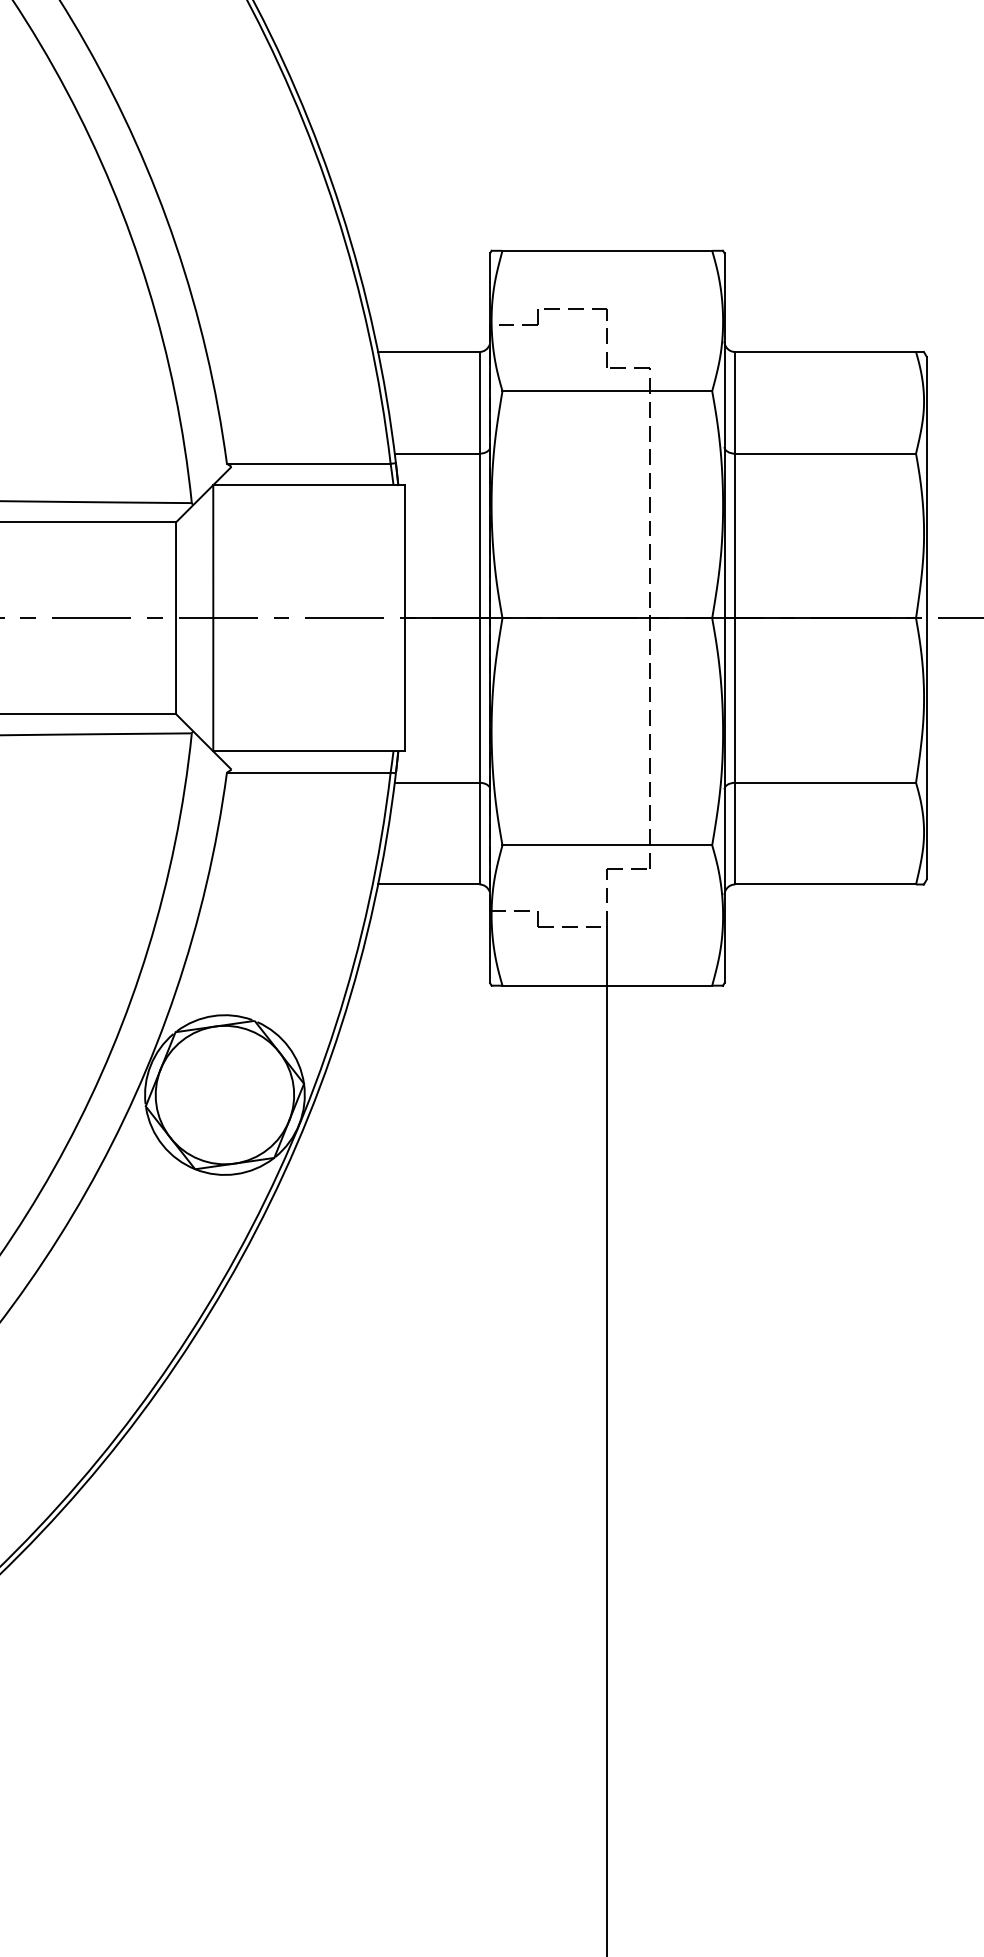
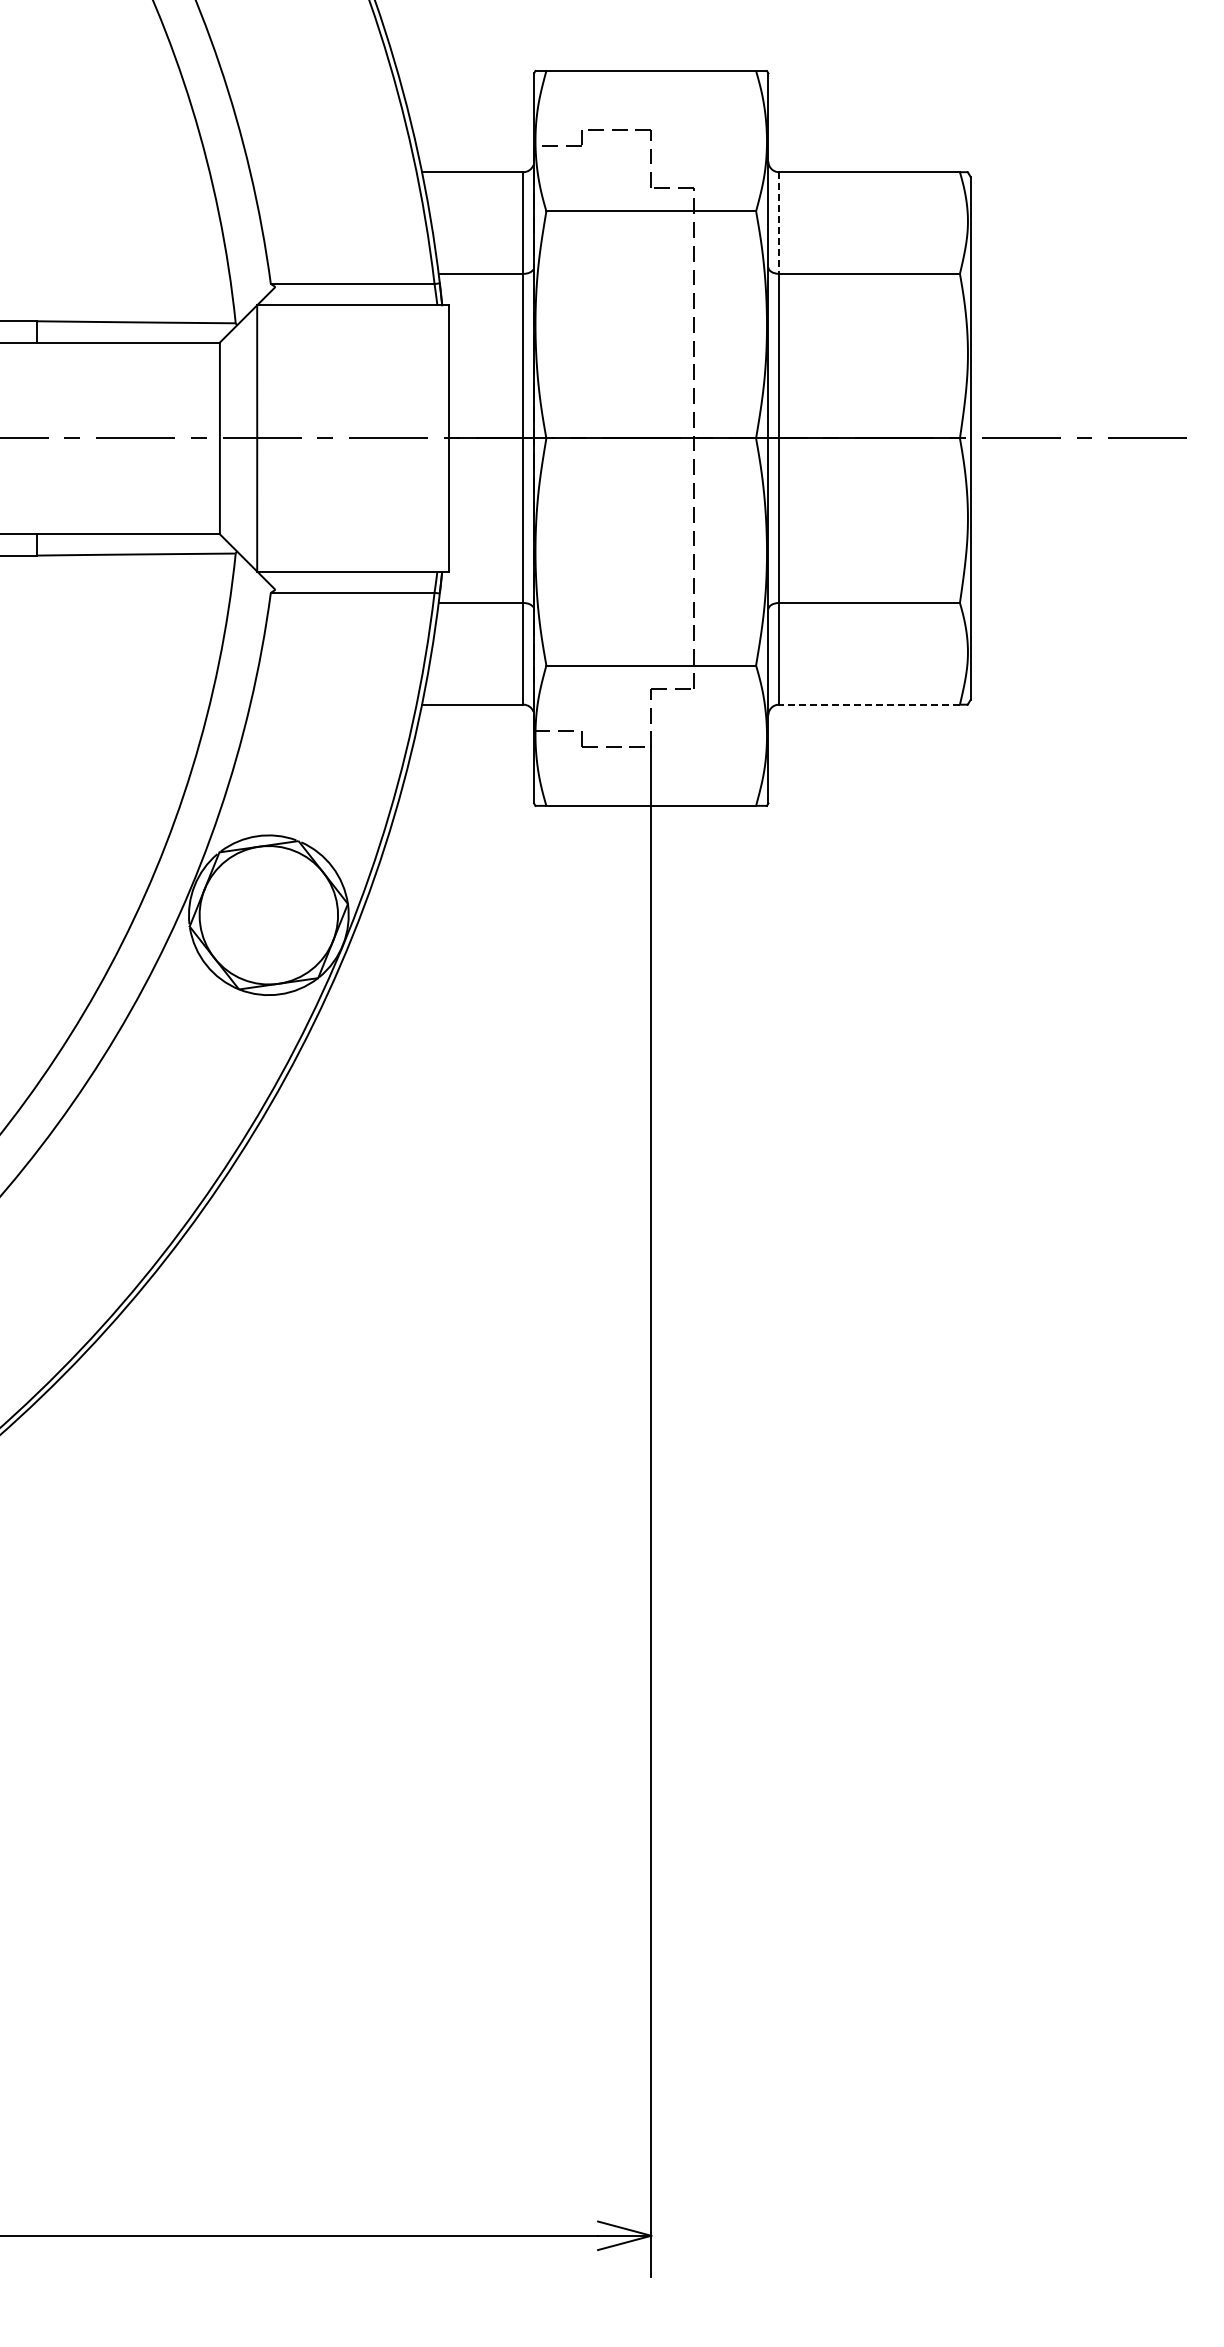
line: (735, 403) -> (779, 223), solid -> dashed
line: (824, 884) -> (868, 704), solid -> dashed

